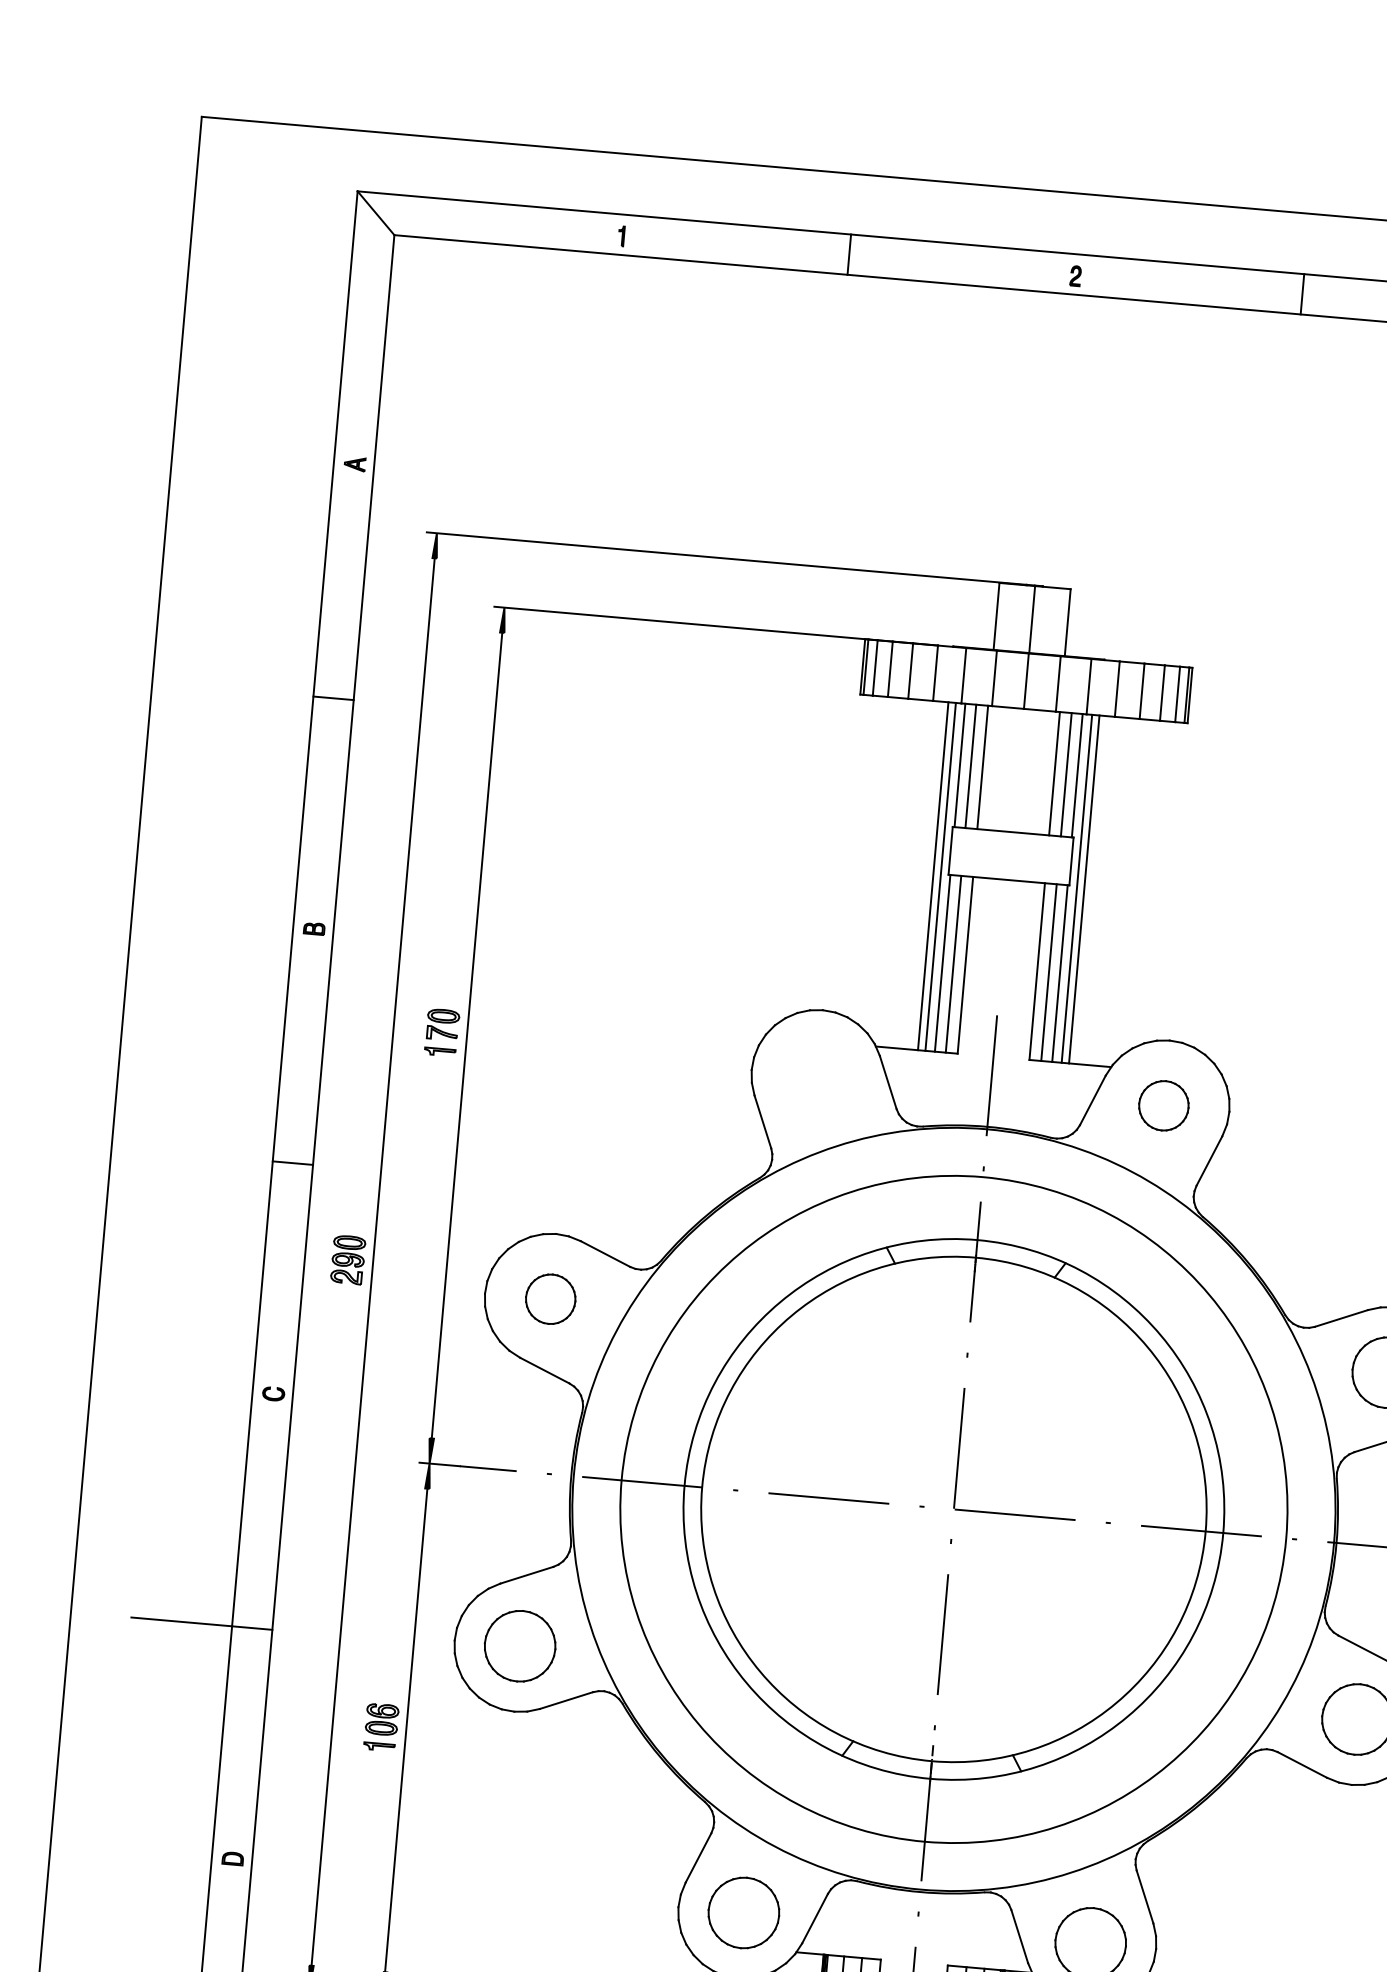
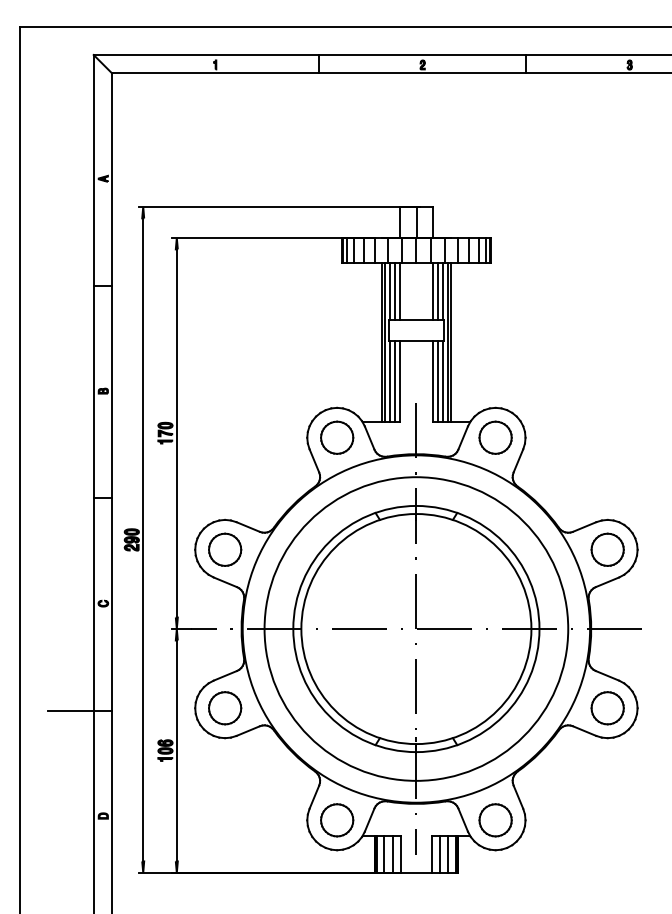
part: (817, 1075) -> (337, 437), added
part: (1163, 1105) -> (495, 437), size x1.43
part: (551, 1298) -> (225, 549), size x1.43

